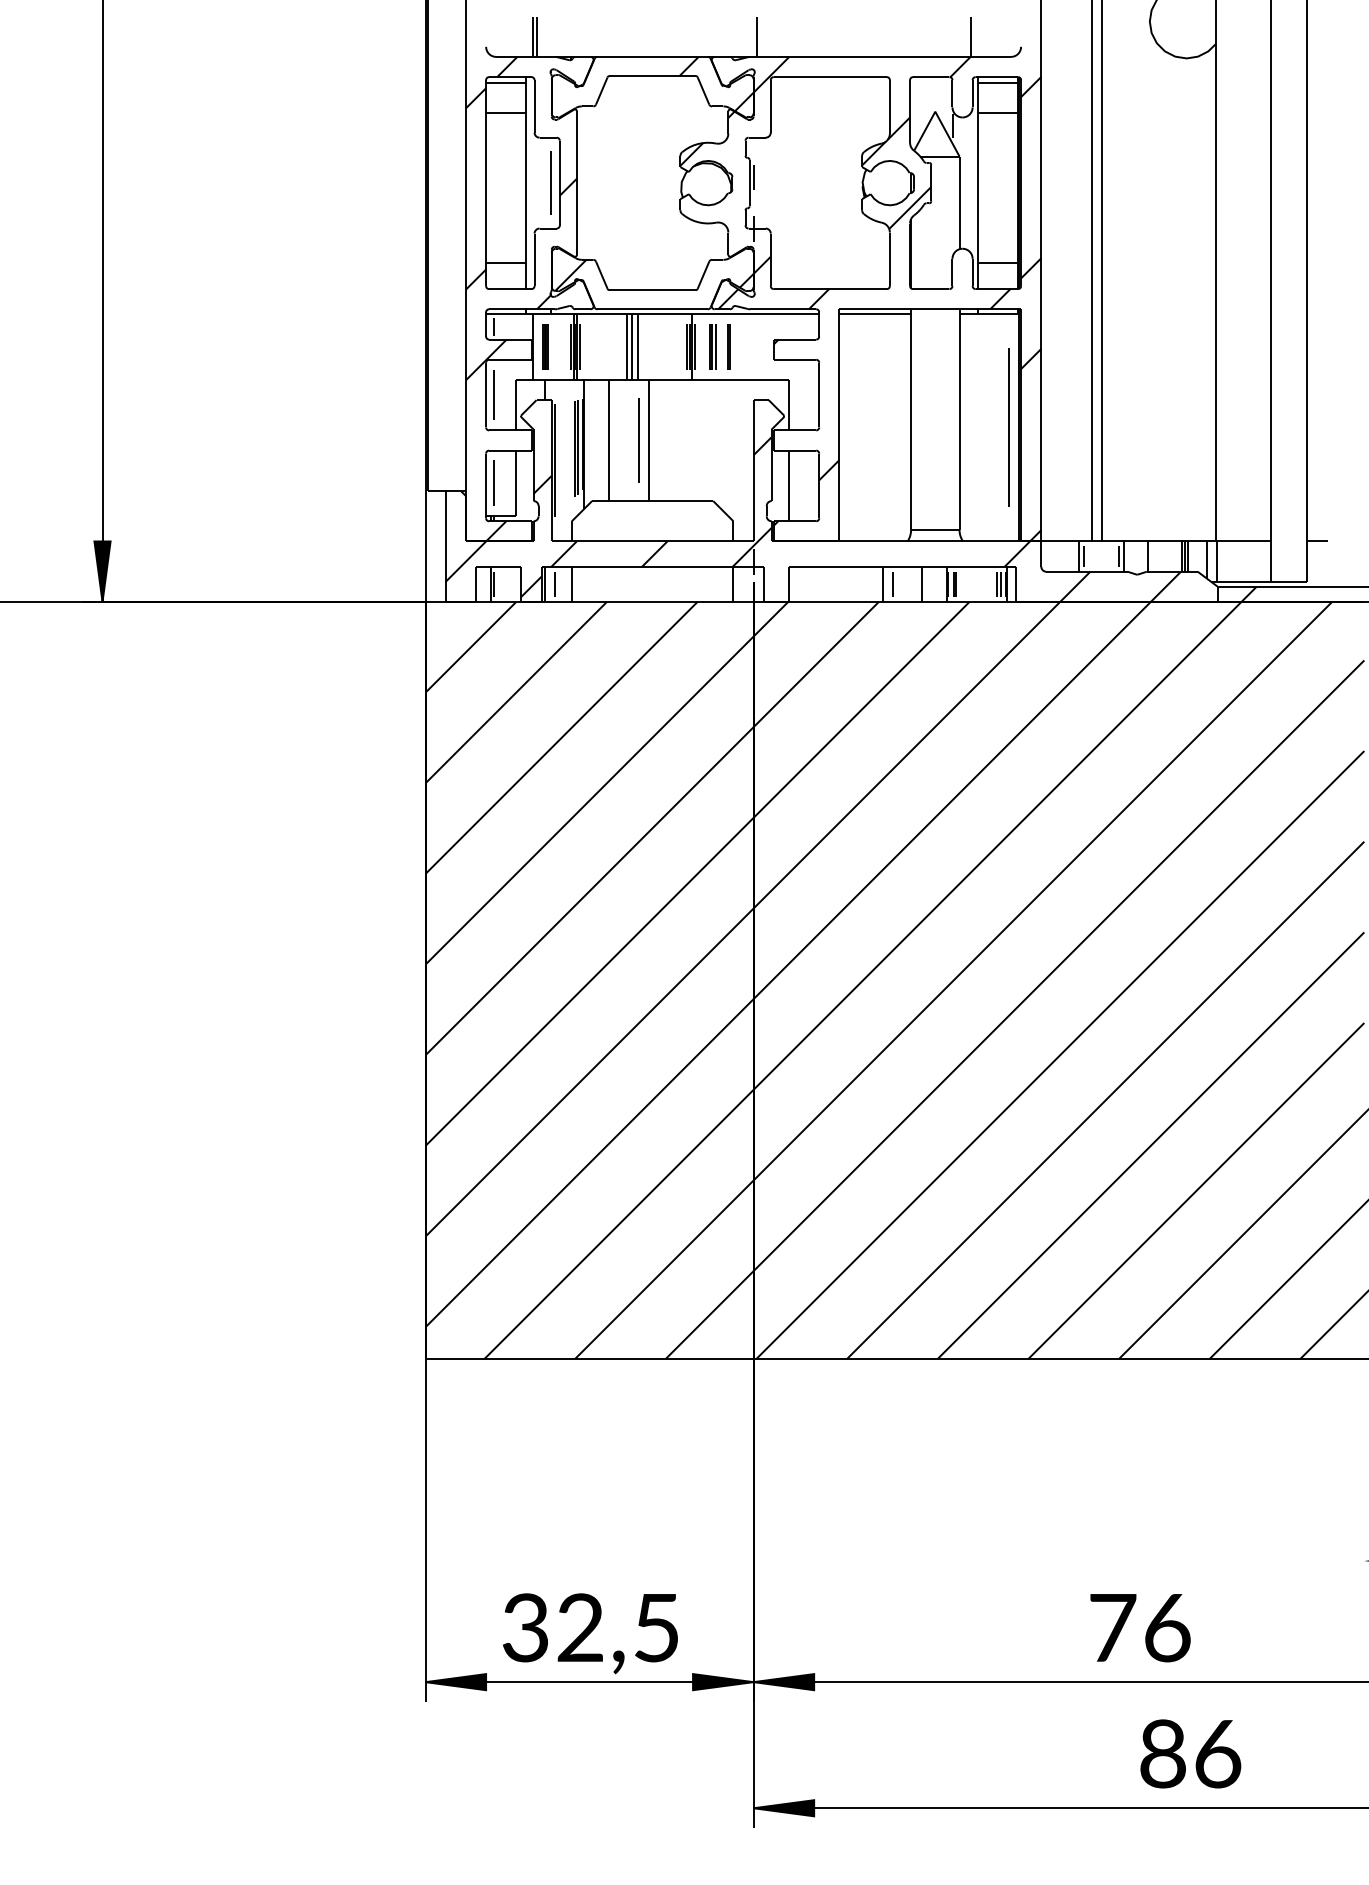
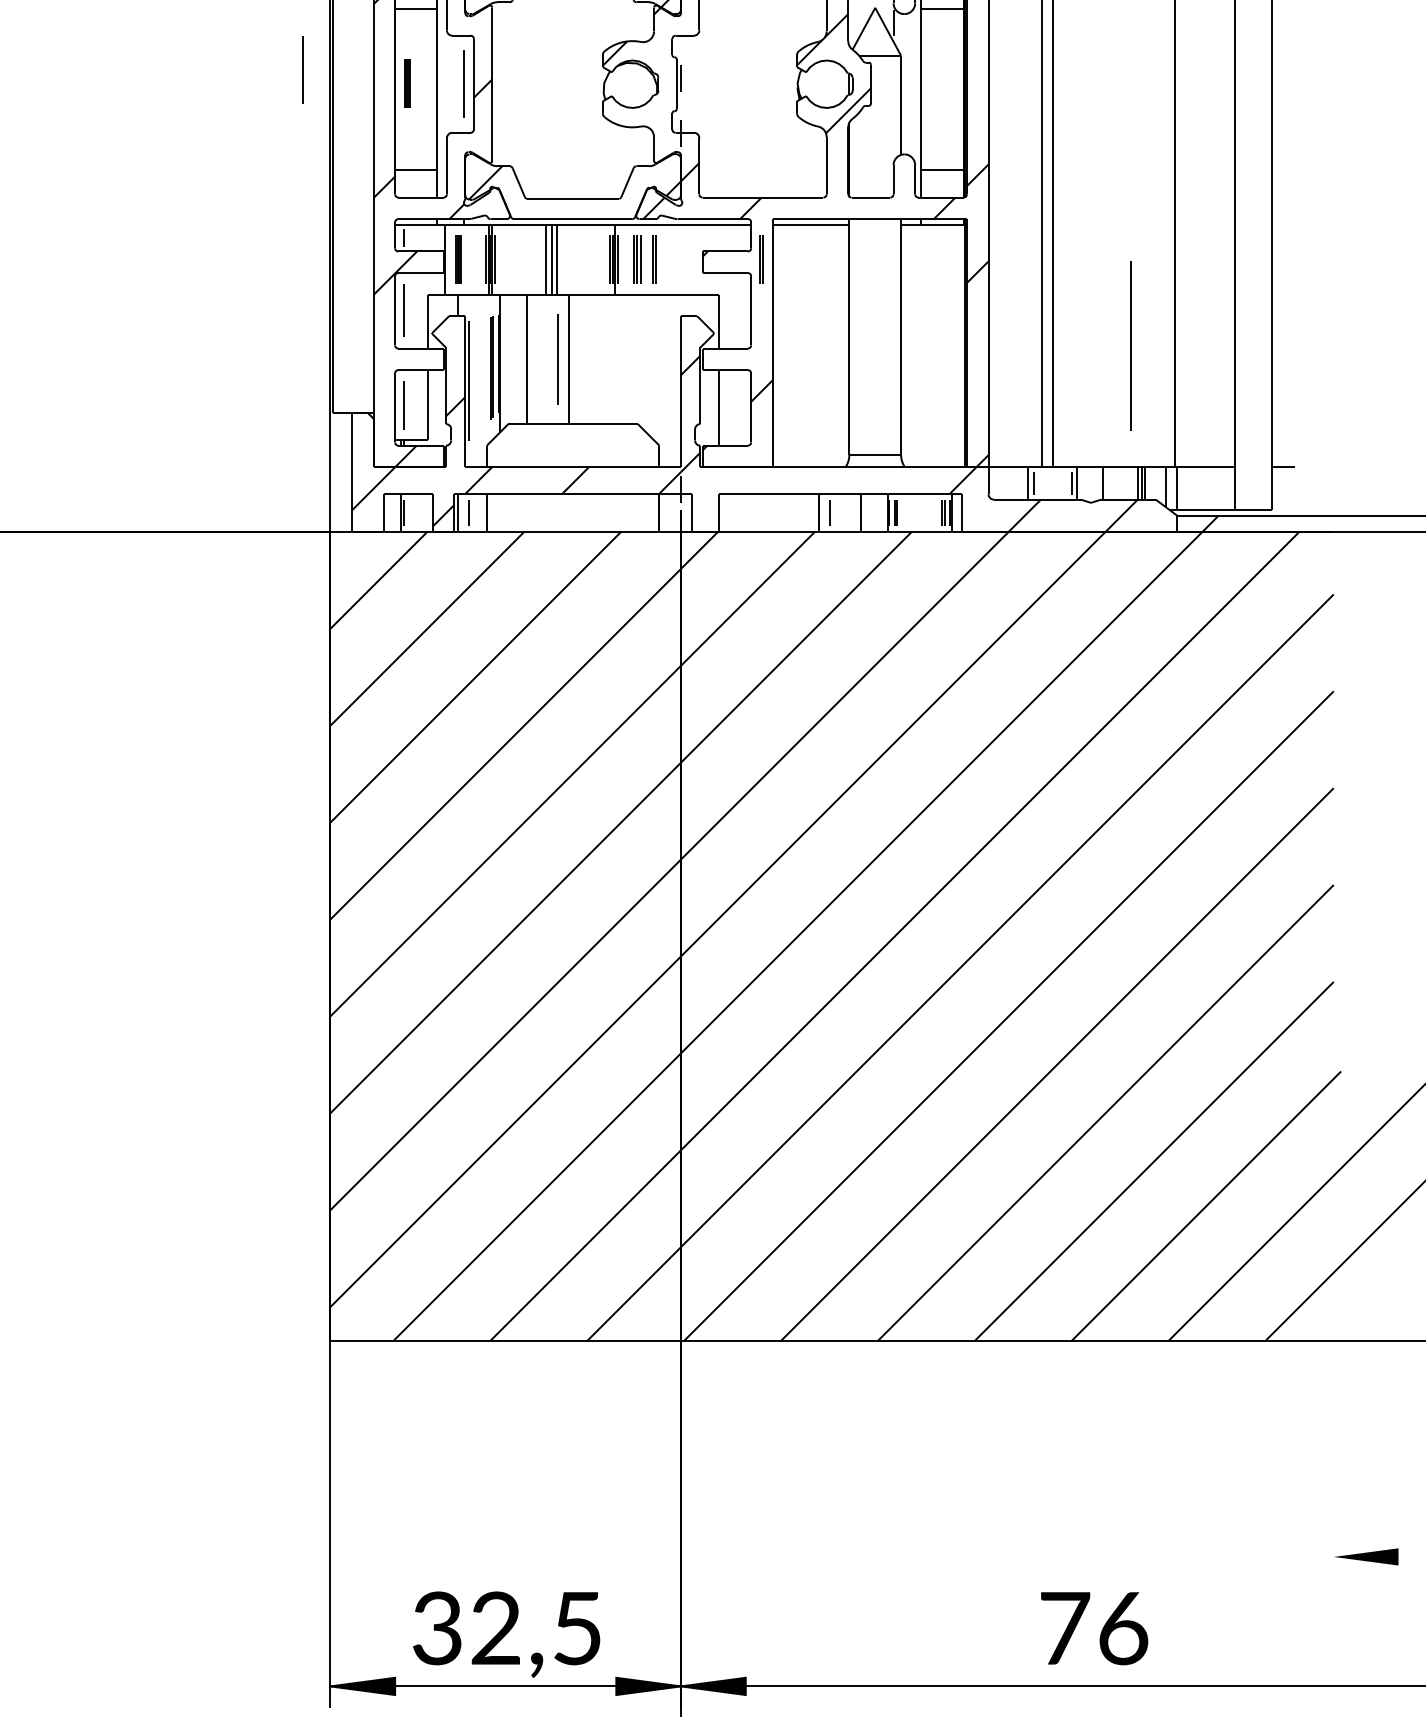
line: (399, 169) -> (302, 69), added
part: (497, 181) -> (407, 82), added
line: (828, 346) -> (761, 258), added
line: (1008, 427) -> (1130, 345), moved

